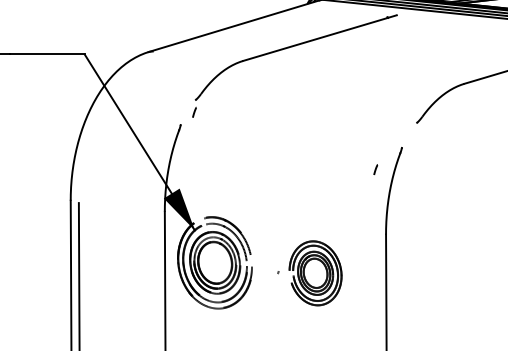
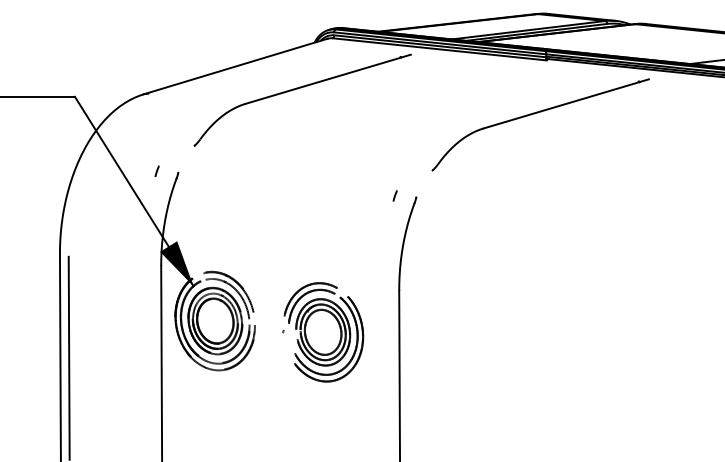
curve: (193, 111) -> (156, 170), moved
curve: (375, 169) -> (394, 195), moved
part: (315, 273) -> (323, 332), size x1.43

